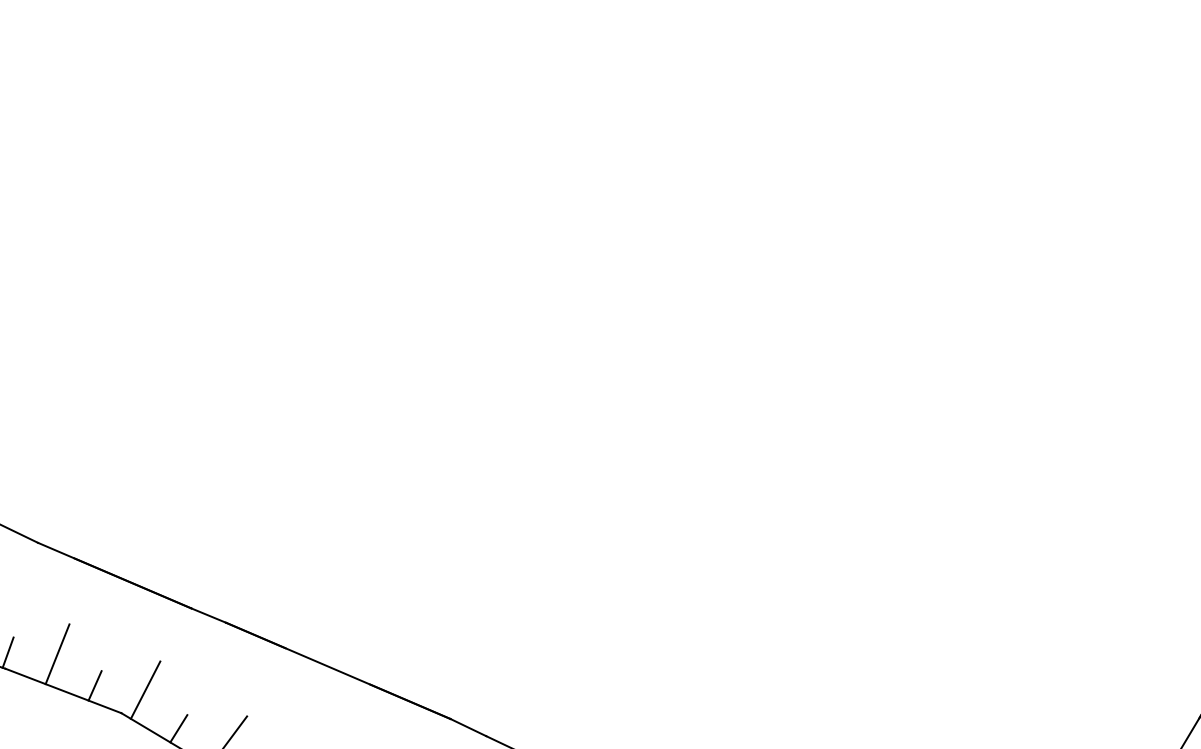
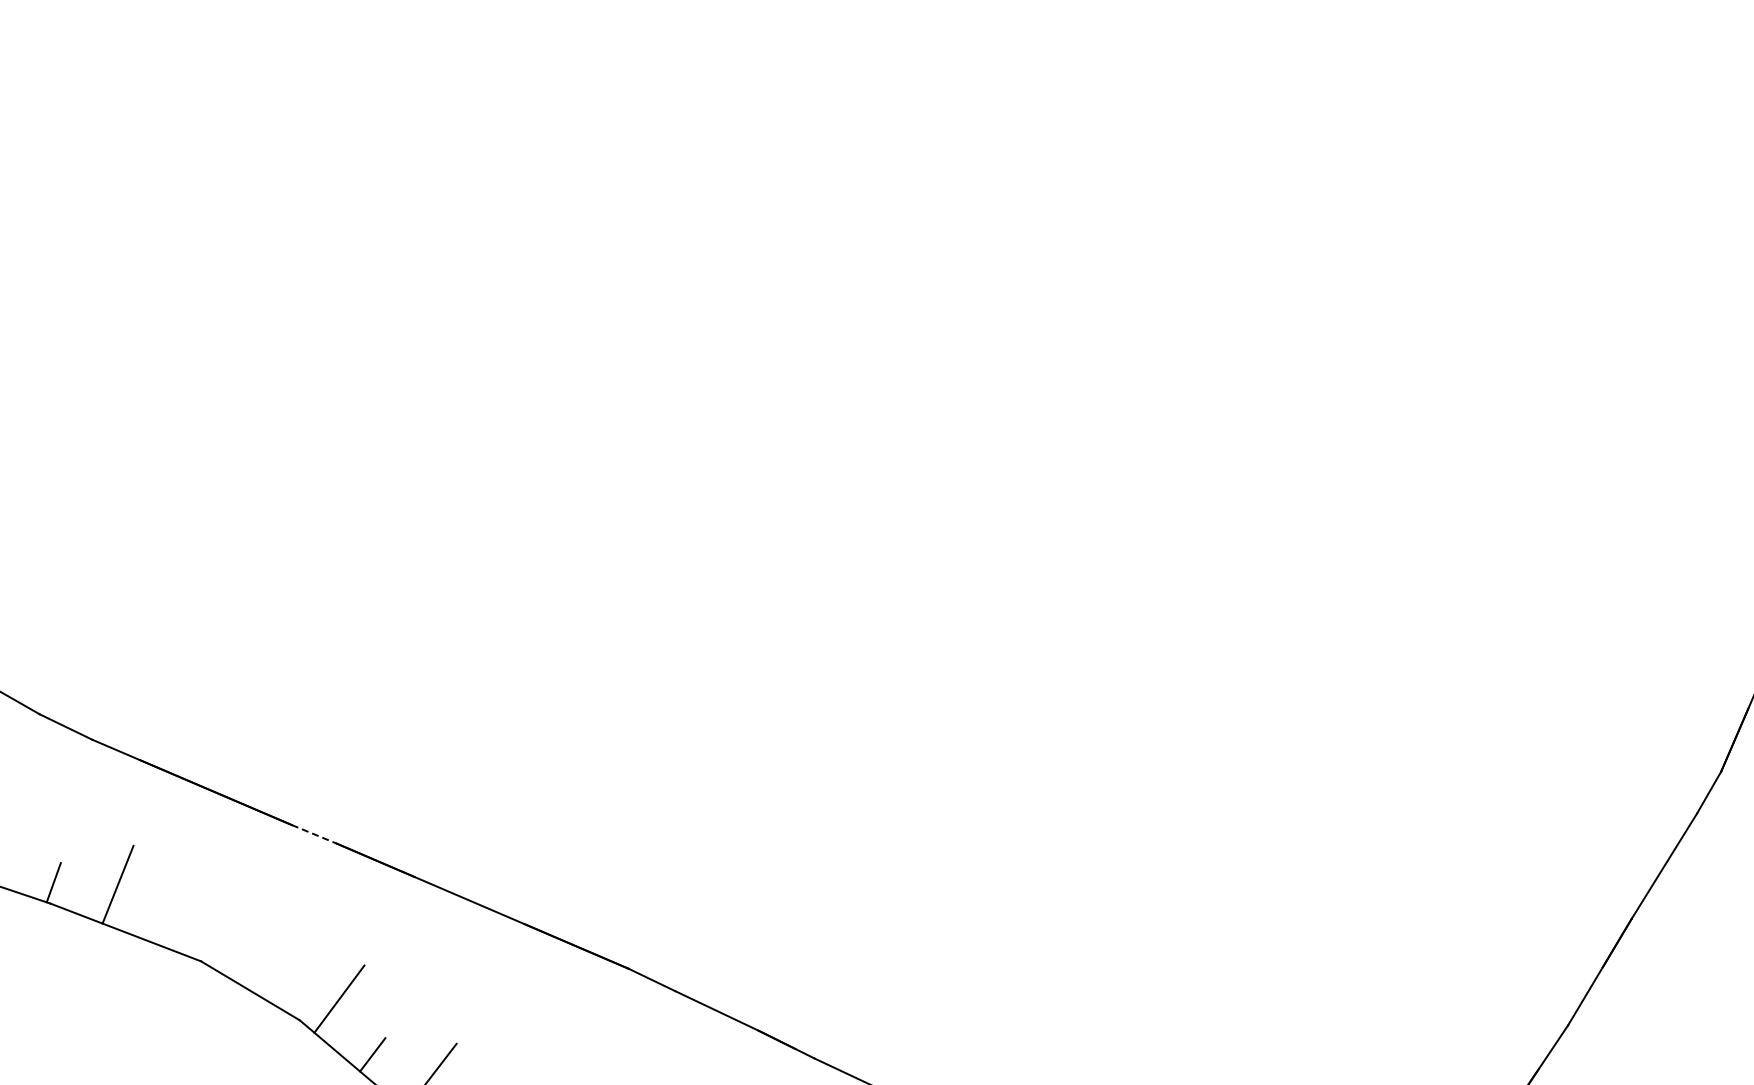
line: (208, 615) -> (314, 834), solid -> dashed
line: (94, 685) -> (166, 925), removed
line: (145, 690) -> (232, 931), removed
line: (178, 728) -> (275, 981), removed

